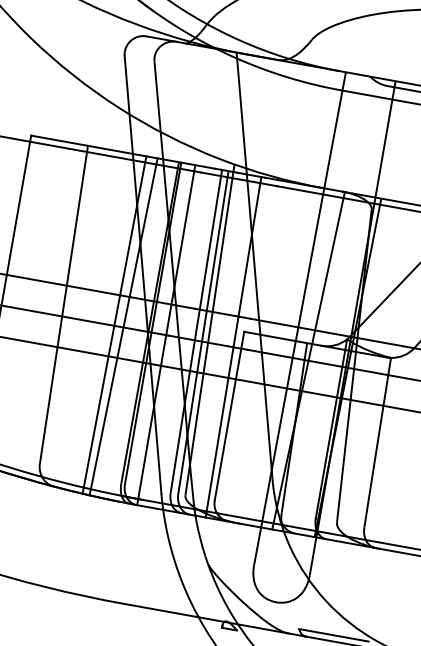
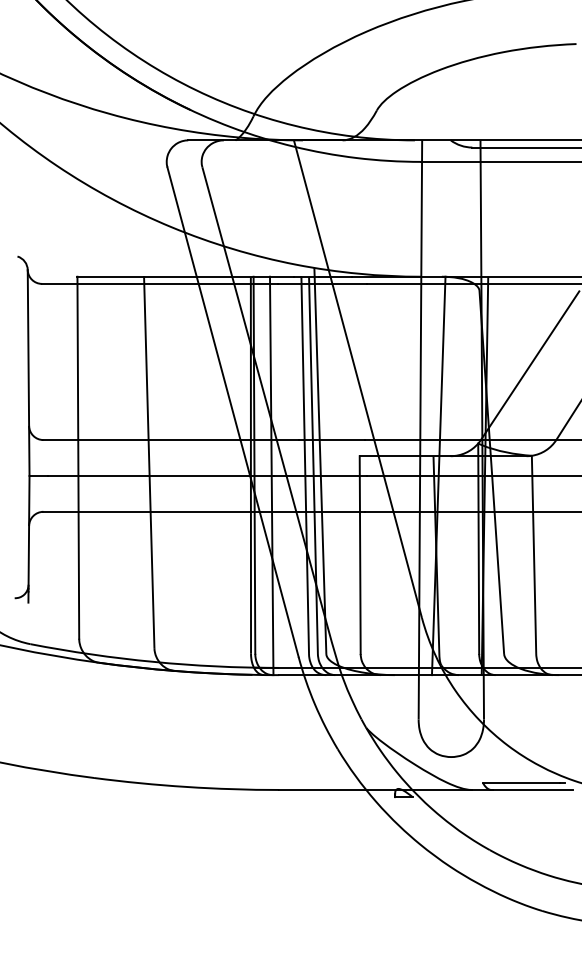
line: (114, 324) -> (210, 474), removed
line: (123, 326) -> (221, 474), removed
line: (233, 346) -> (350, 475), removed

